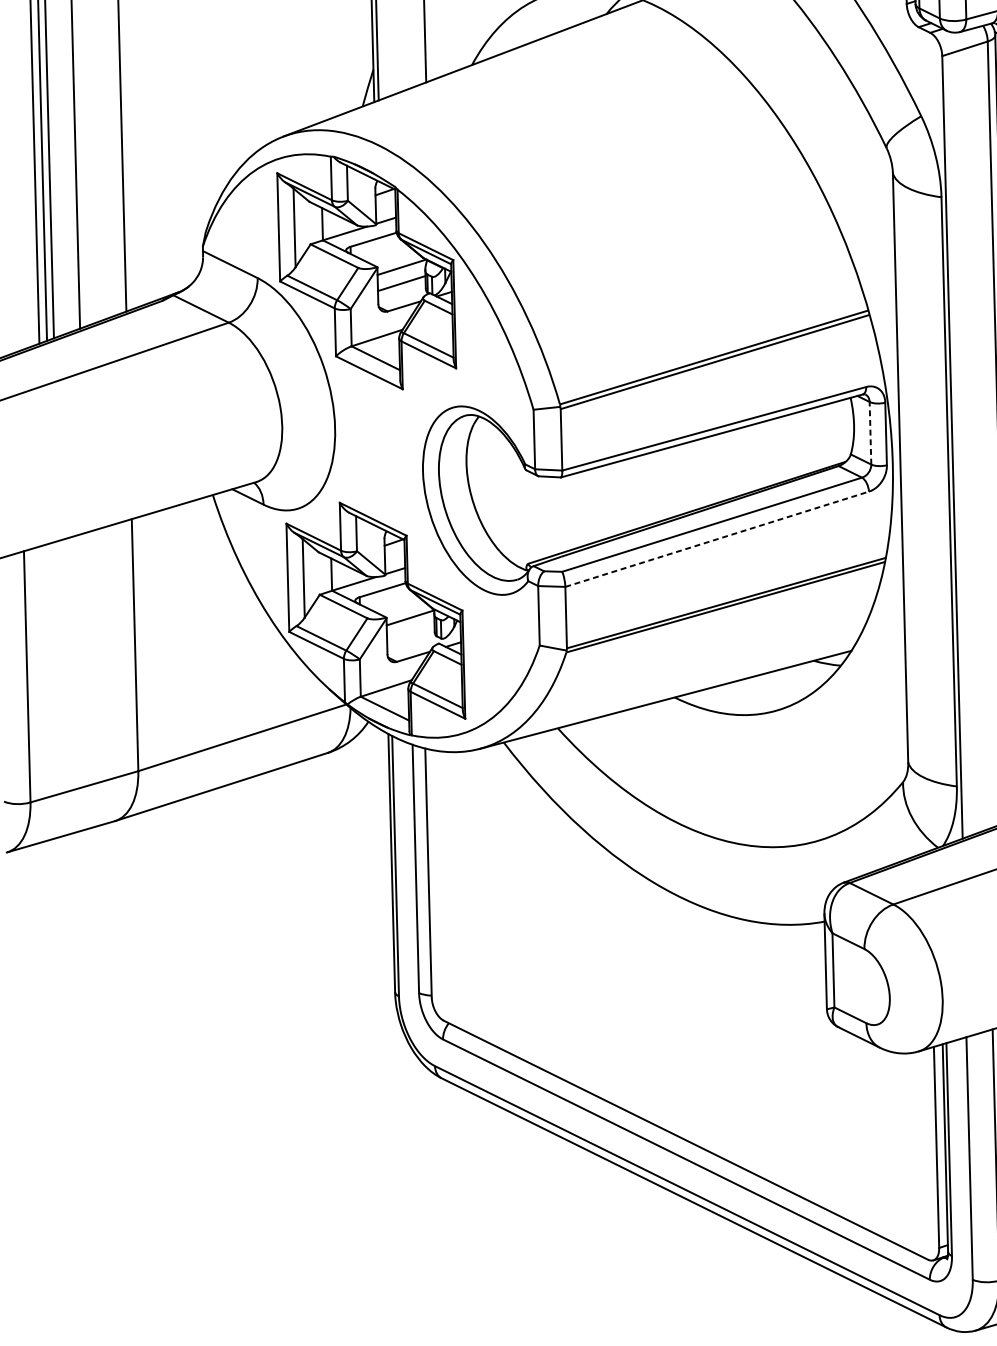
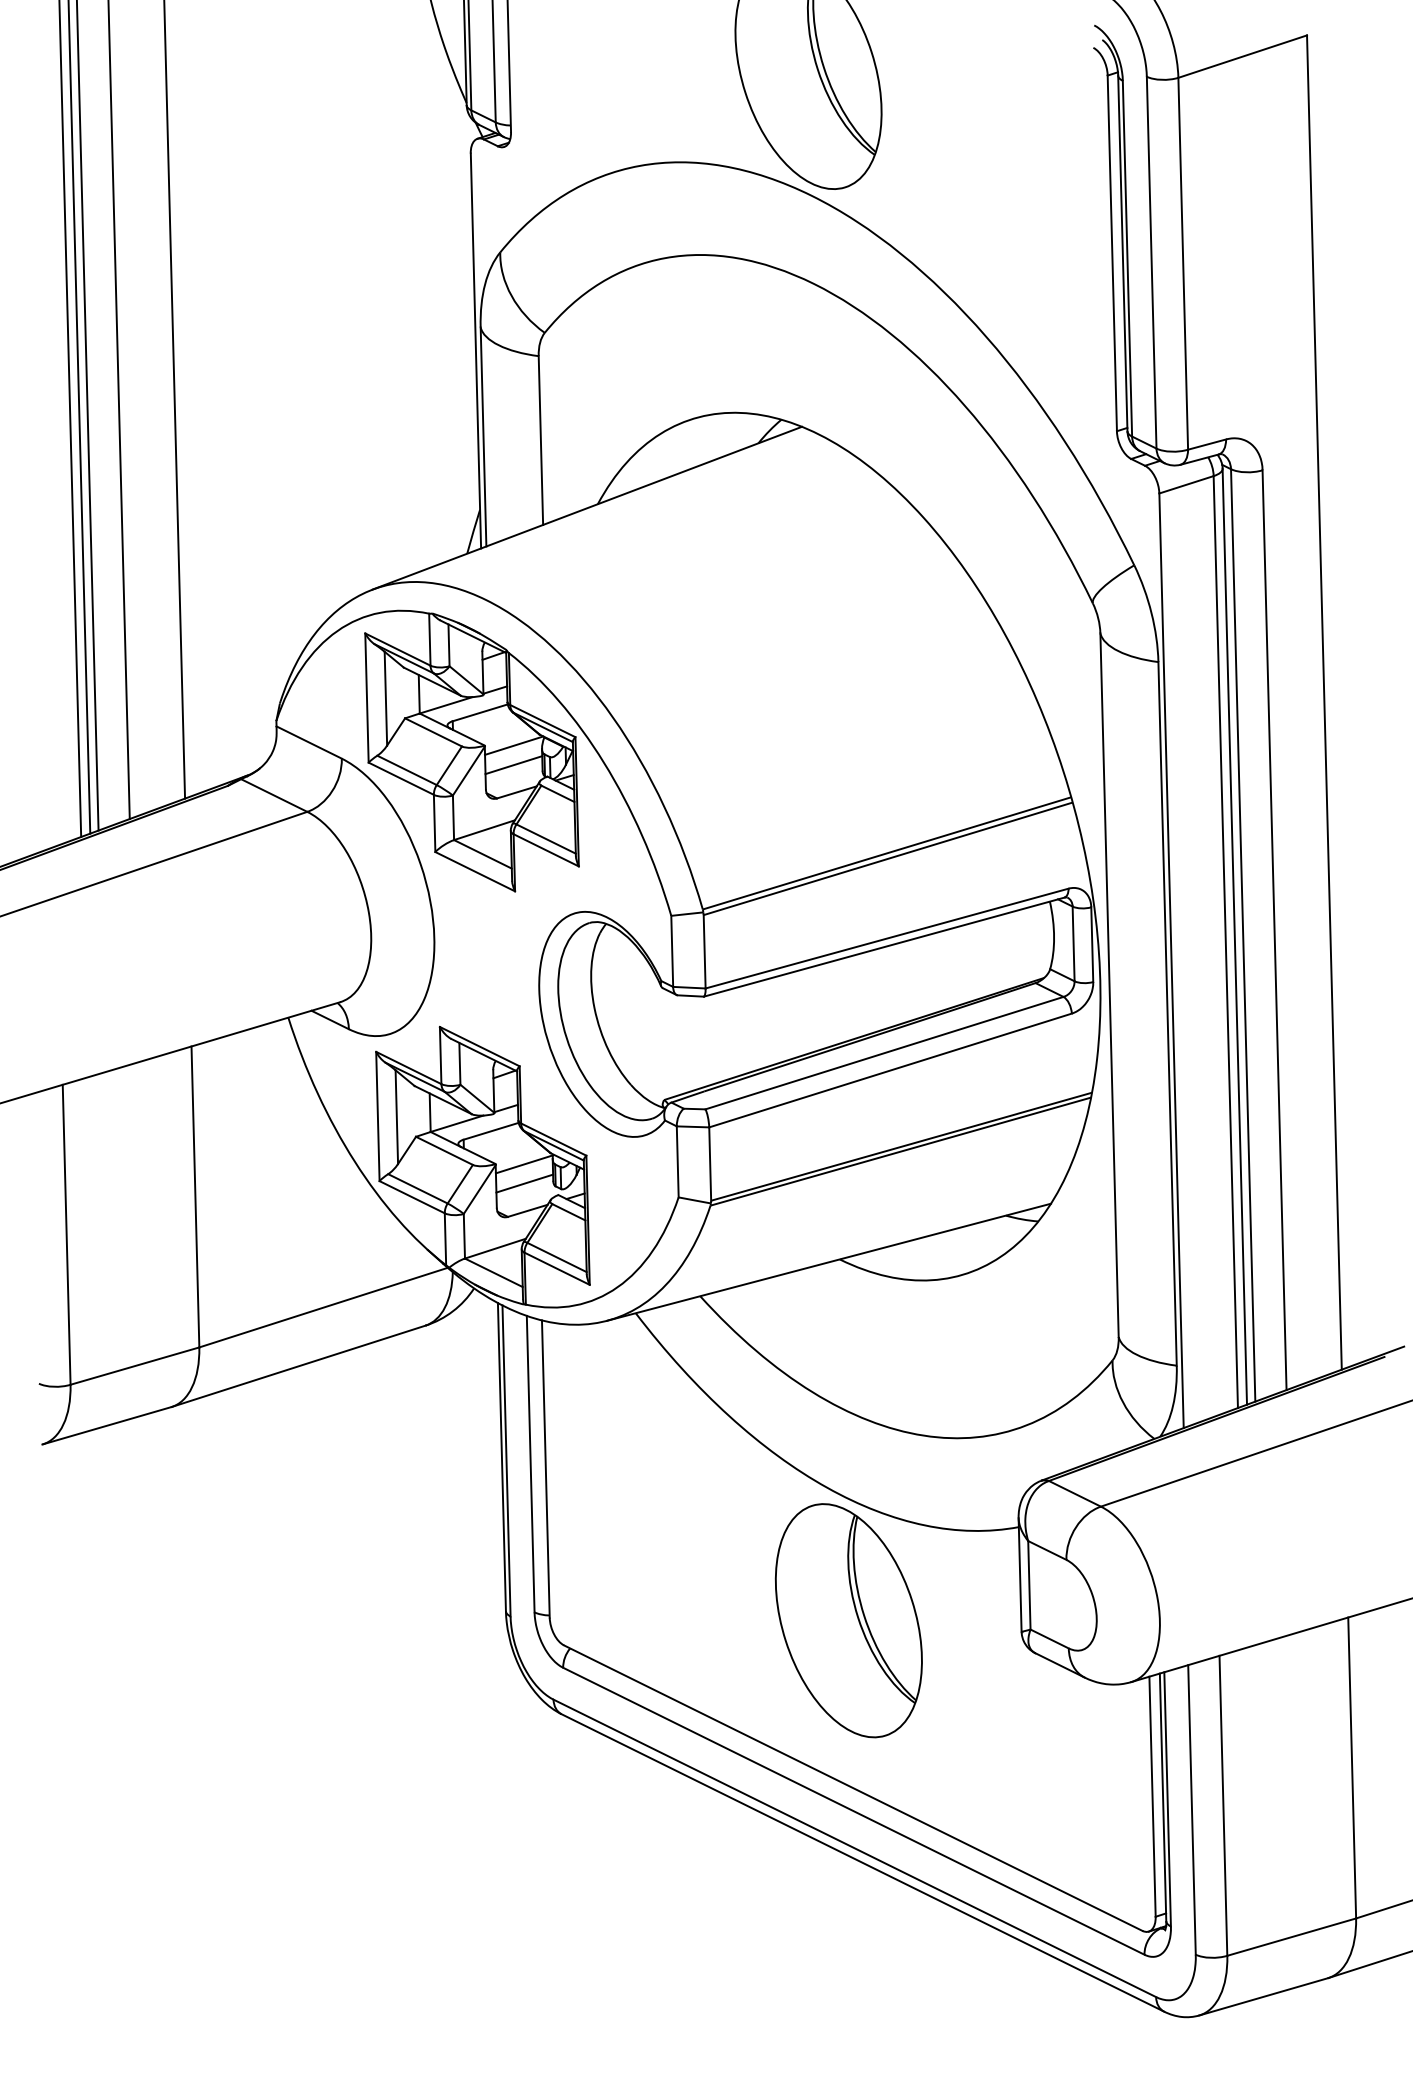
line: (870, 432) -> (1073, 943), dashed -> solid
line: (717, 539) -> (890, 1070), dashed -> solid
line: (410, 633) -> (524, 1183), added
part: (681, 999) -> (848, 1620), added

